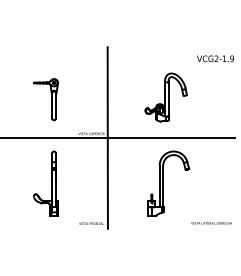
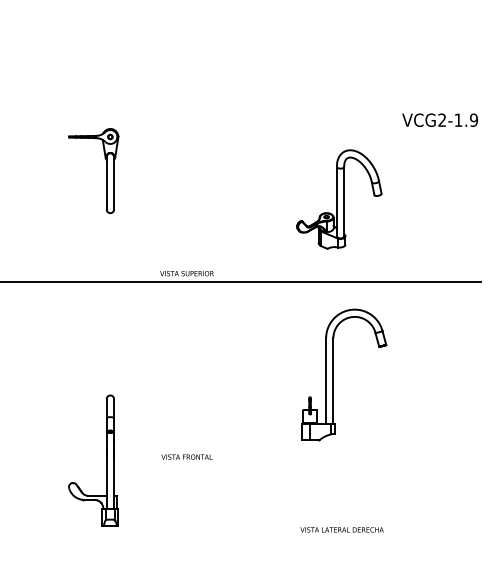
part: (45, 99) -> (92, 170), moved
line: (107, 137) -> (219, 280), removed
part: (45, 183) -> (92, 460), moved
text: (211, 223) -> (342, 530), moved

